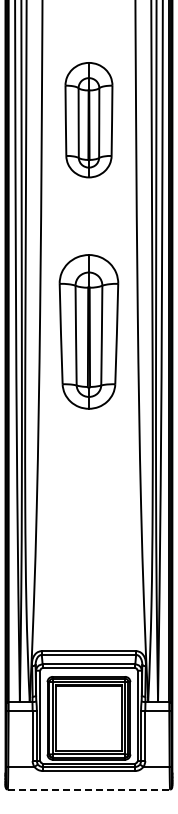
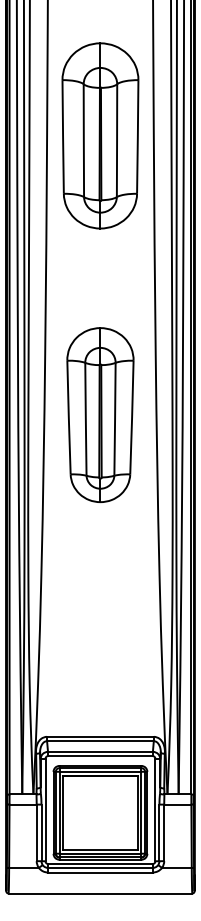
part: (88, 119) -> (99, 135), size x1.43
part: (88, 331) -> (99, 414), moved
line: (89, 789) -> (101, 893), dashed -> solid

